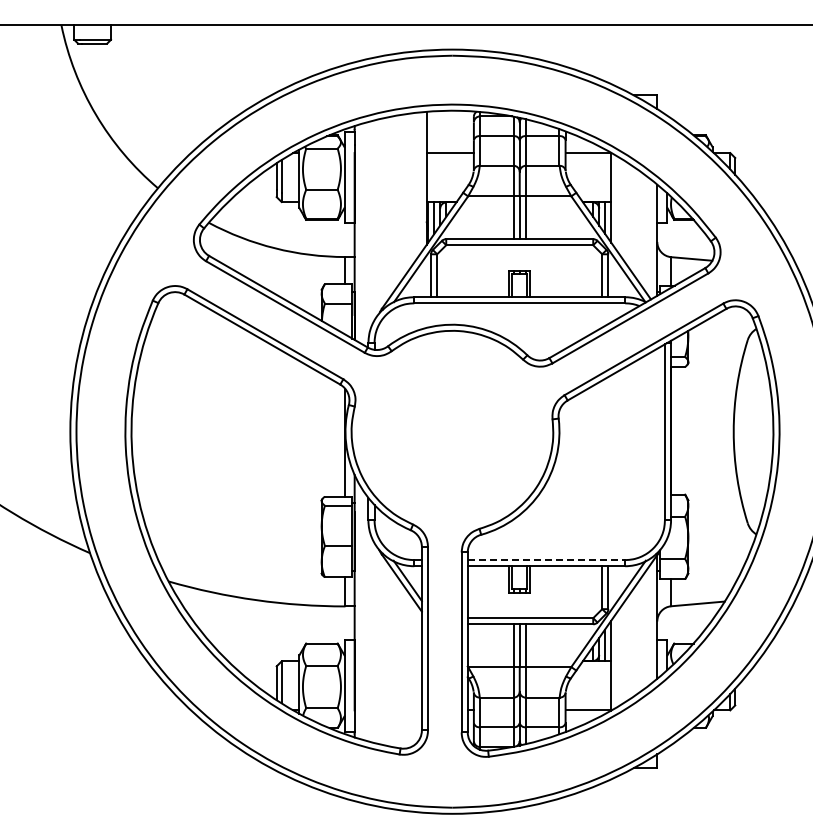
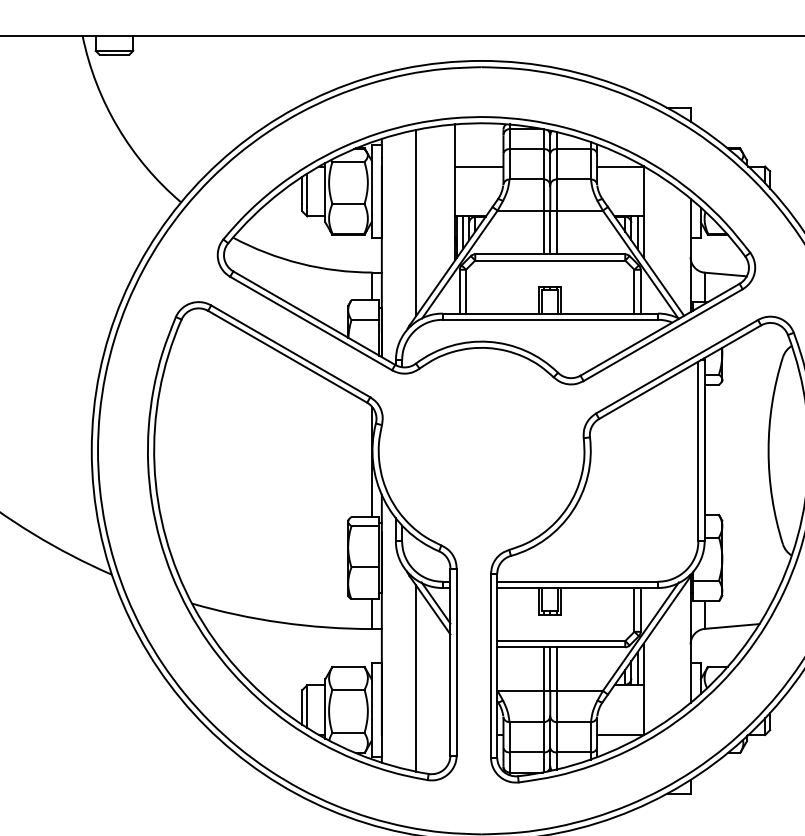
line: (388, 208) -> (416, 223), added
line: (546, 560) -> (577, 582), dashed -> solid
line: (388, 654) -> (416, 678), added

